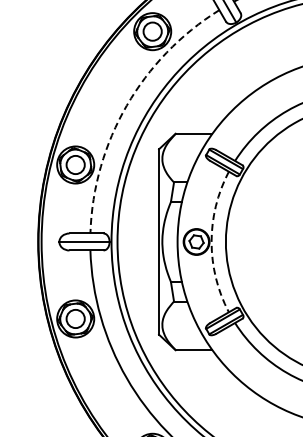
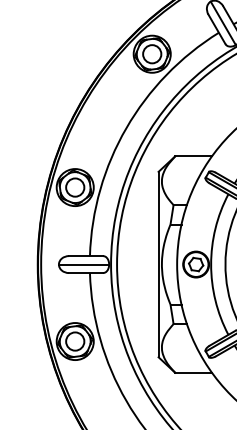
arc: (126, 105) -> (126, 128), dashed -> solid
arc: (211, 241) -> (211, 264), dashed -> solid

